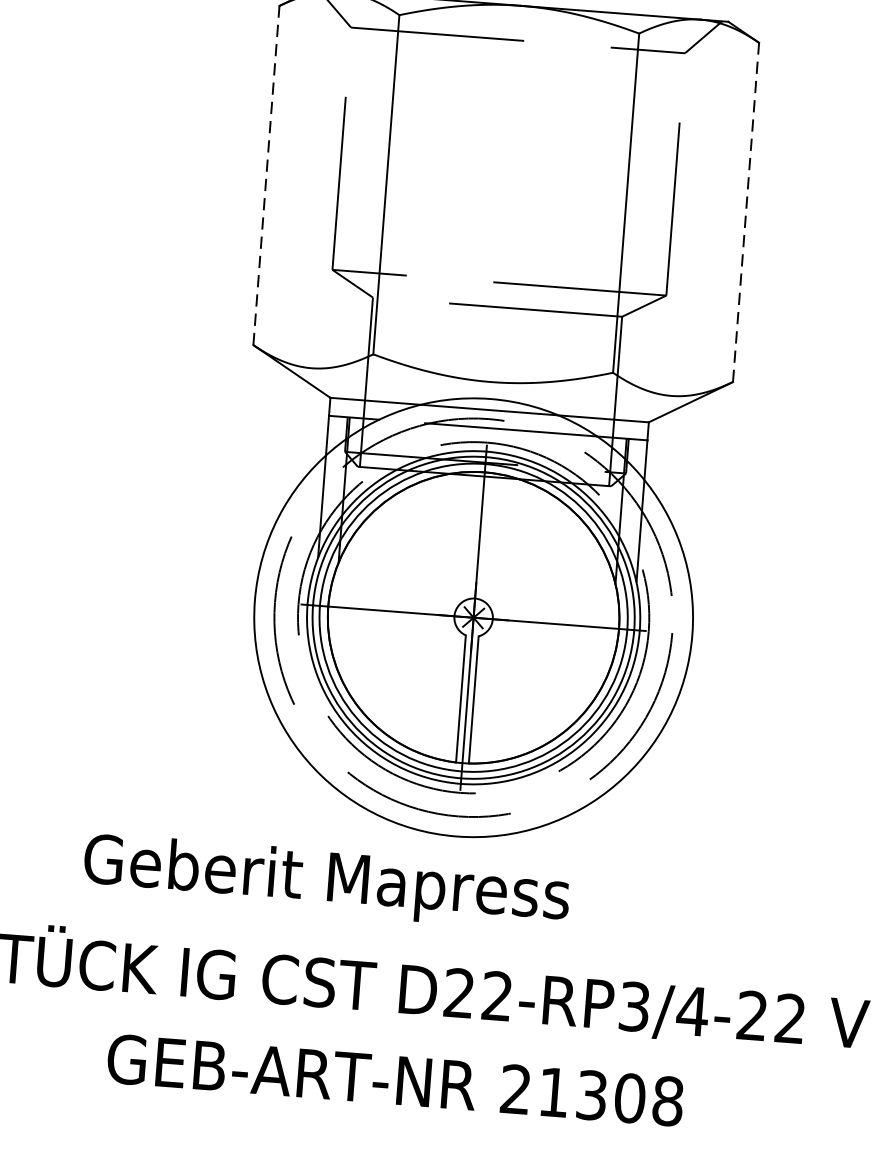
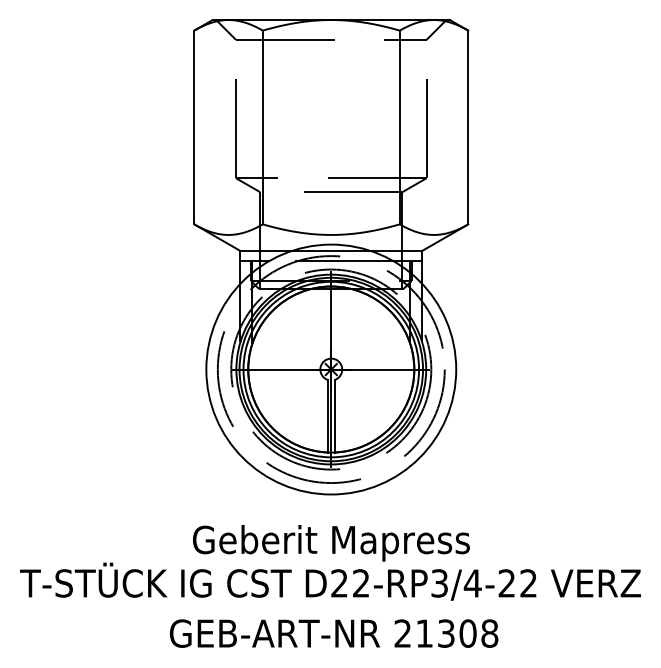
line: (266, 175) -> (194, 127), dashed -> solid
line: (746, 212) -> (468, 127), dashed -> solid
text: (326, 882) -> (331, 543), moved
text: (396, 1080) -> (334, 633), moved

